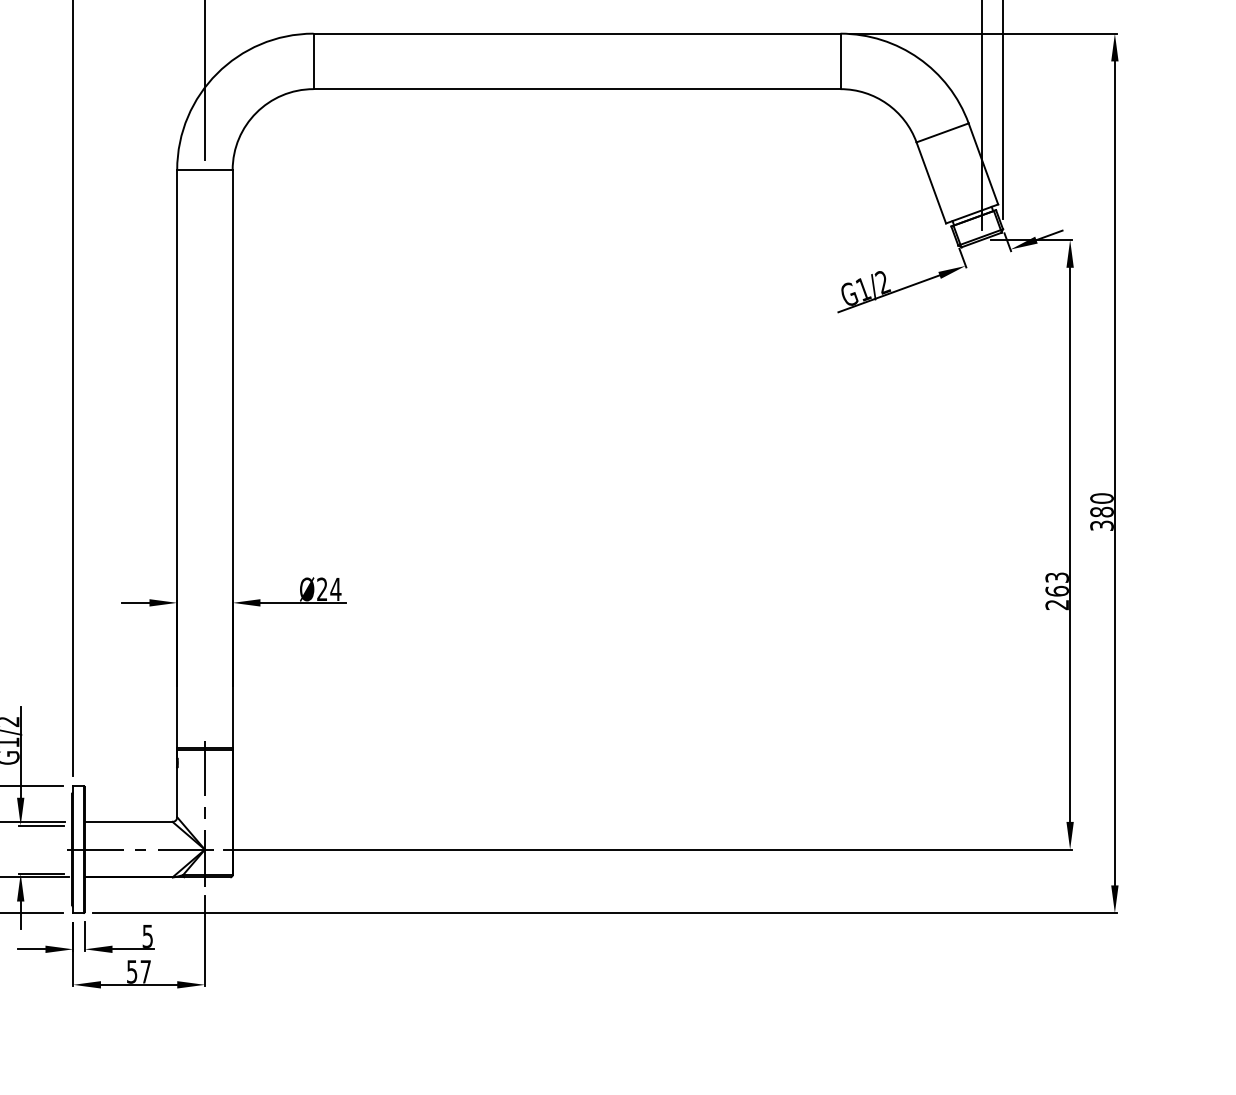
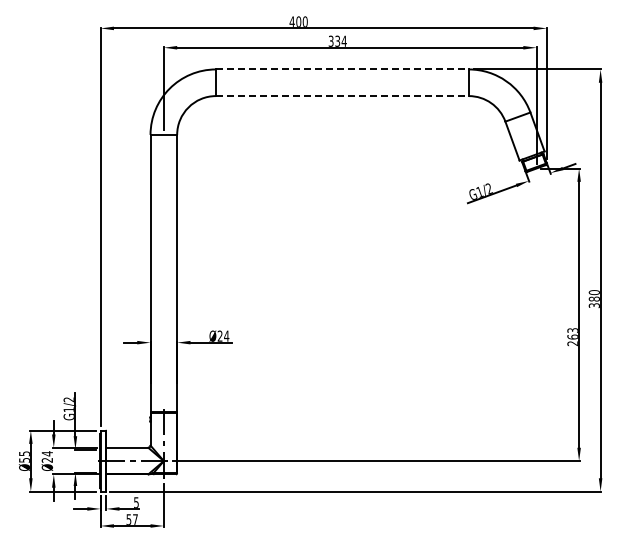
line: (577, 33) -> (342, 69), solid -> dashed
line: (577, 90) -> (342, 96), solid -> dashed

